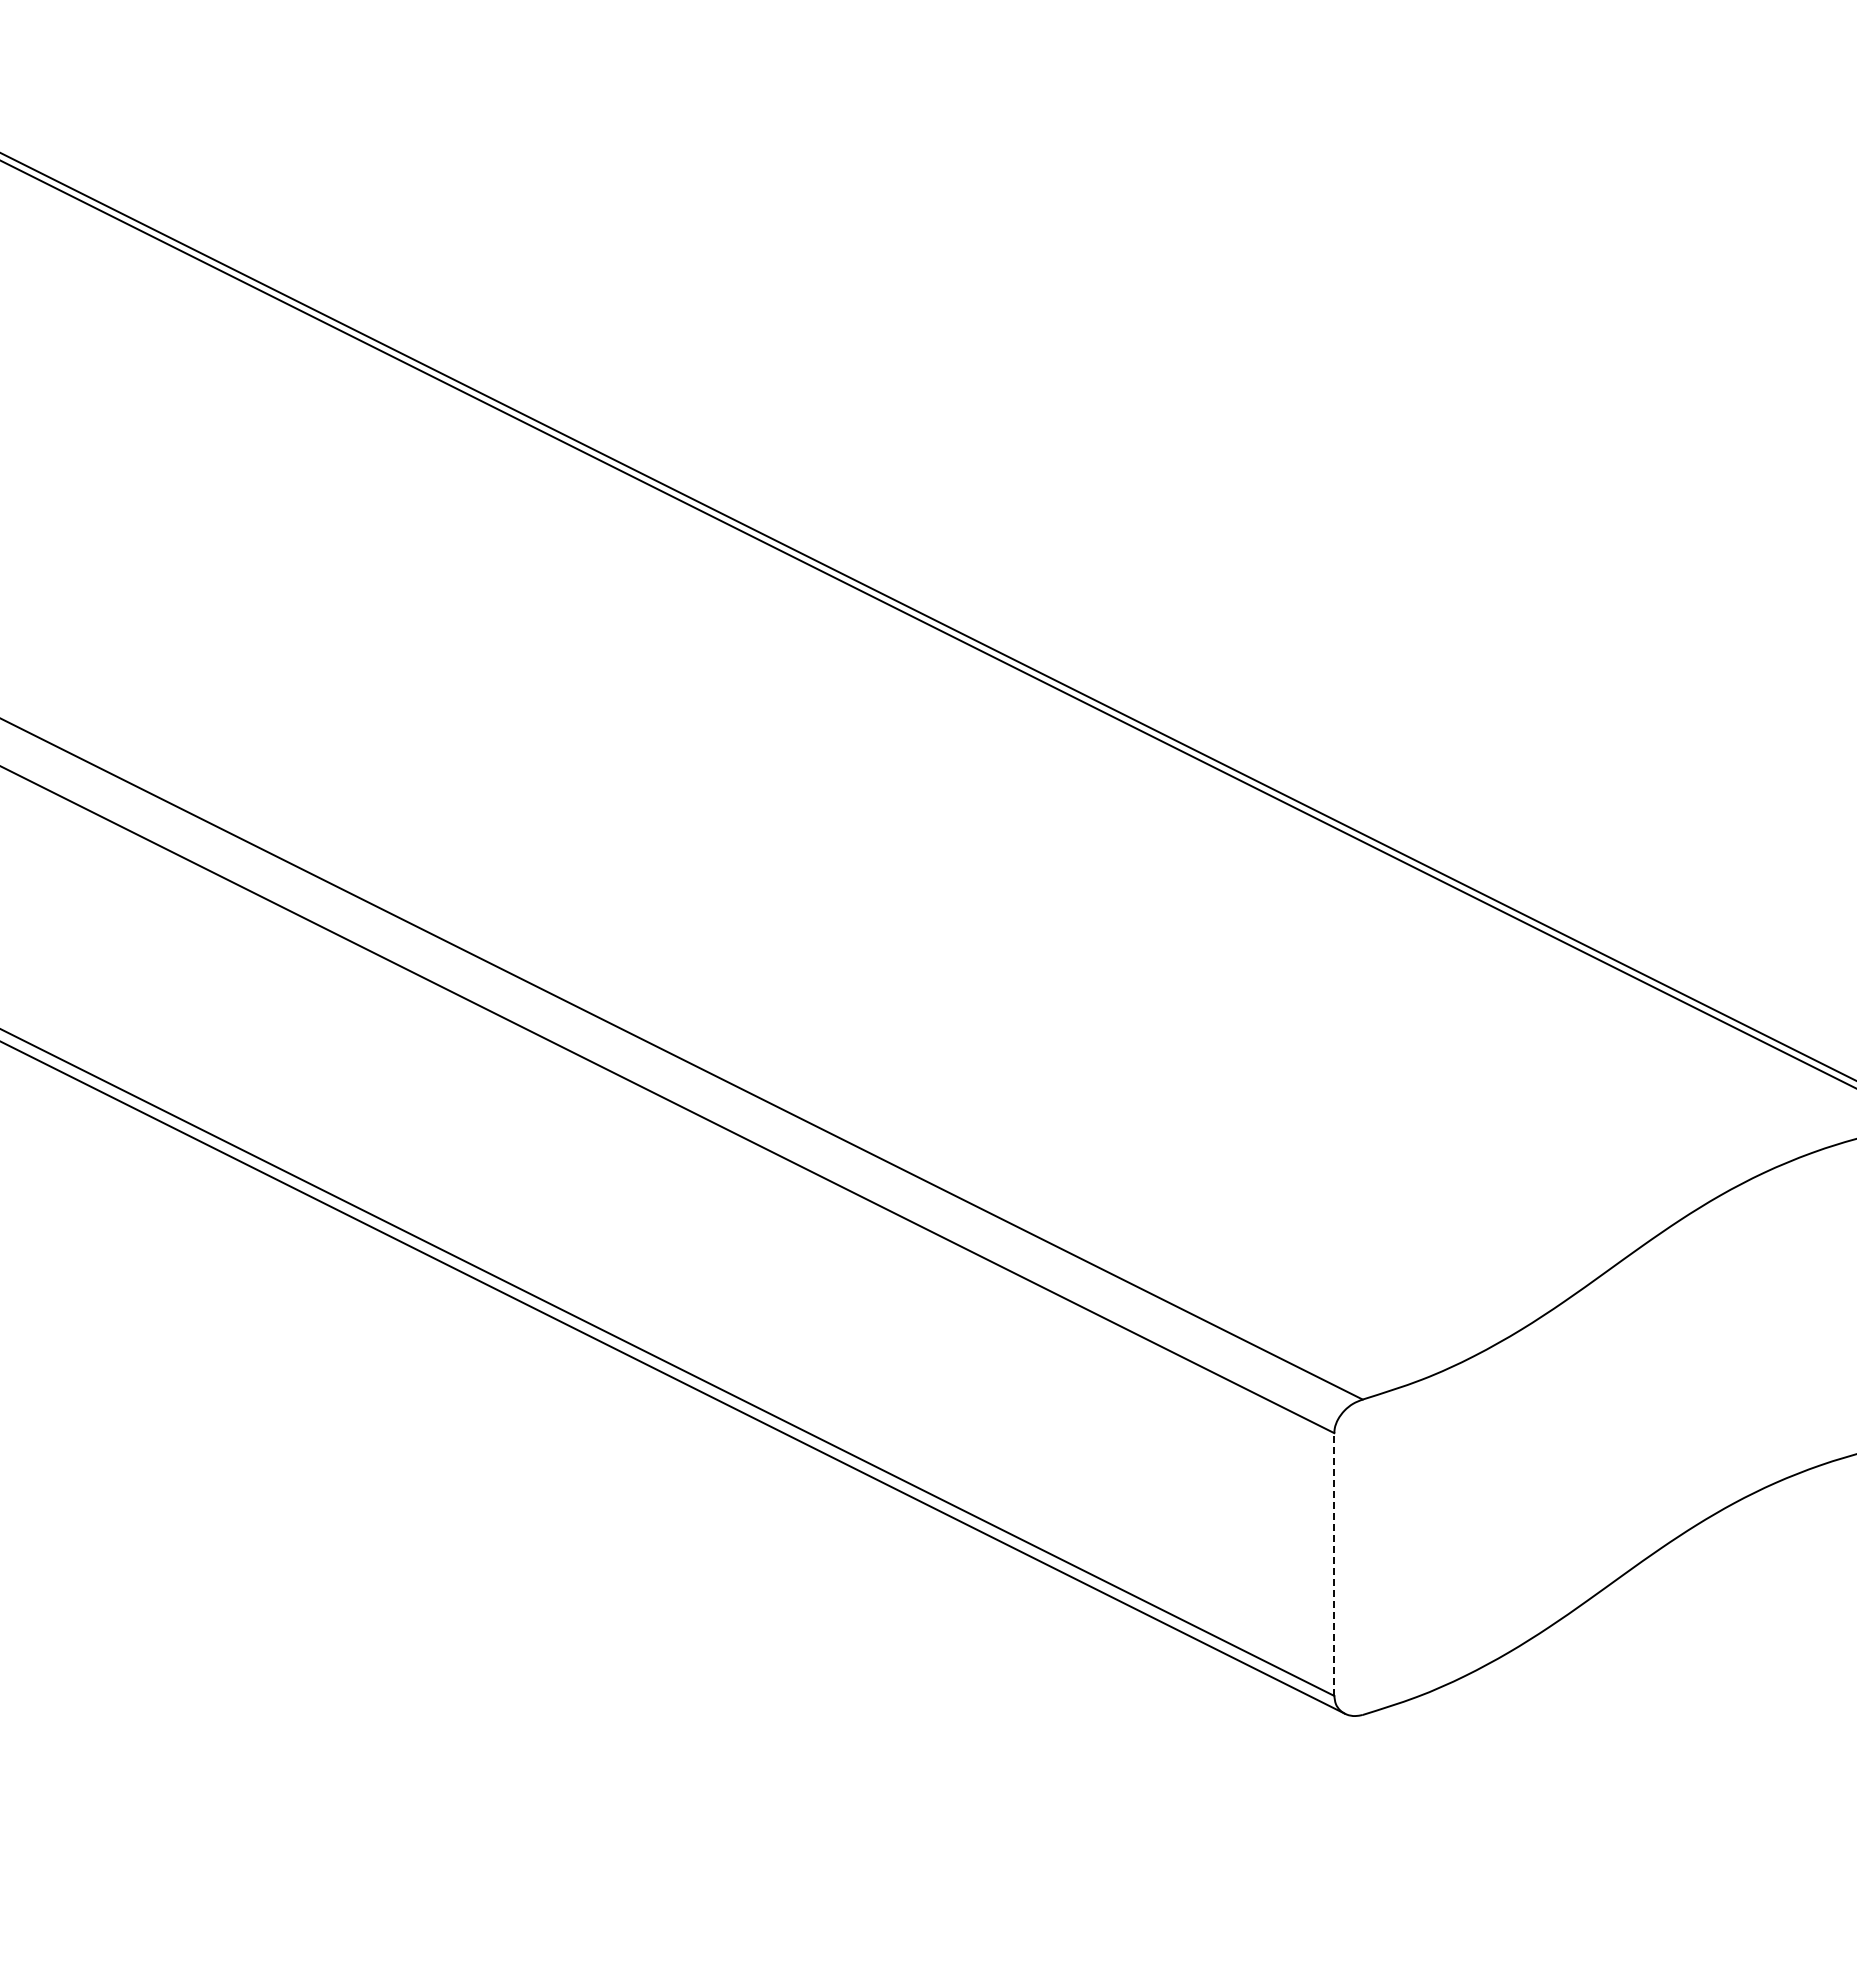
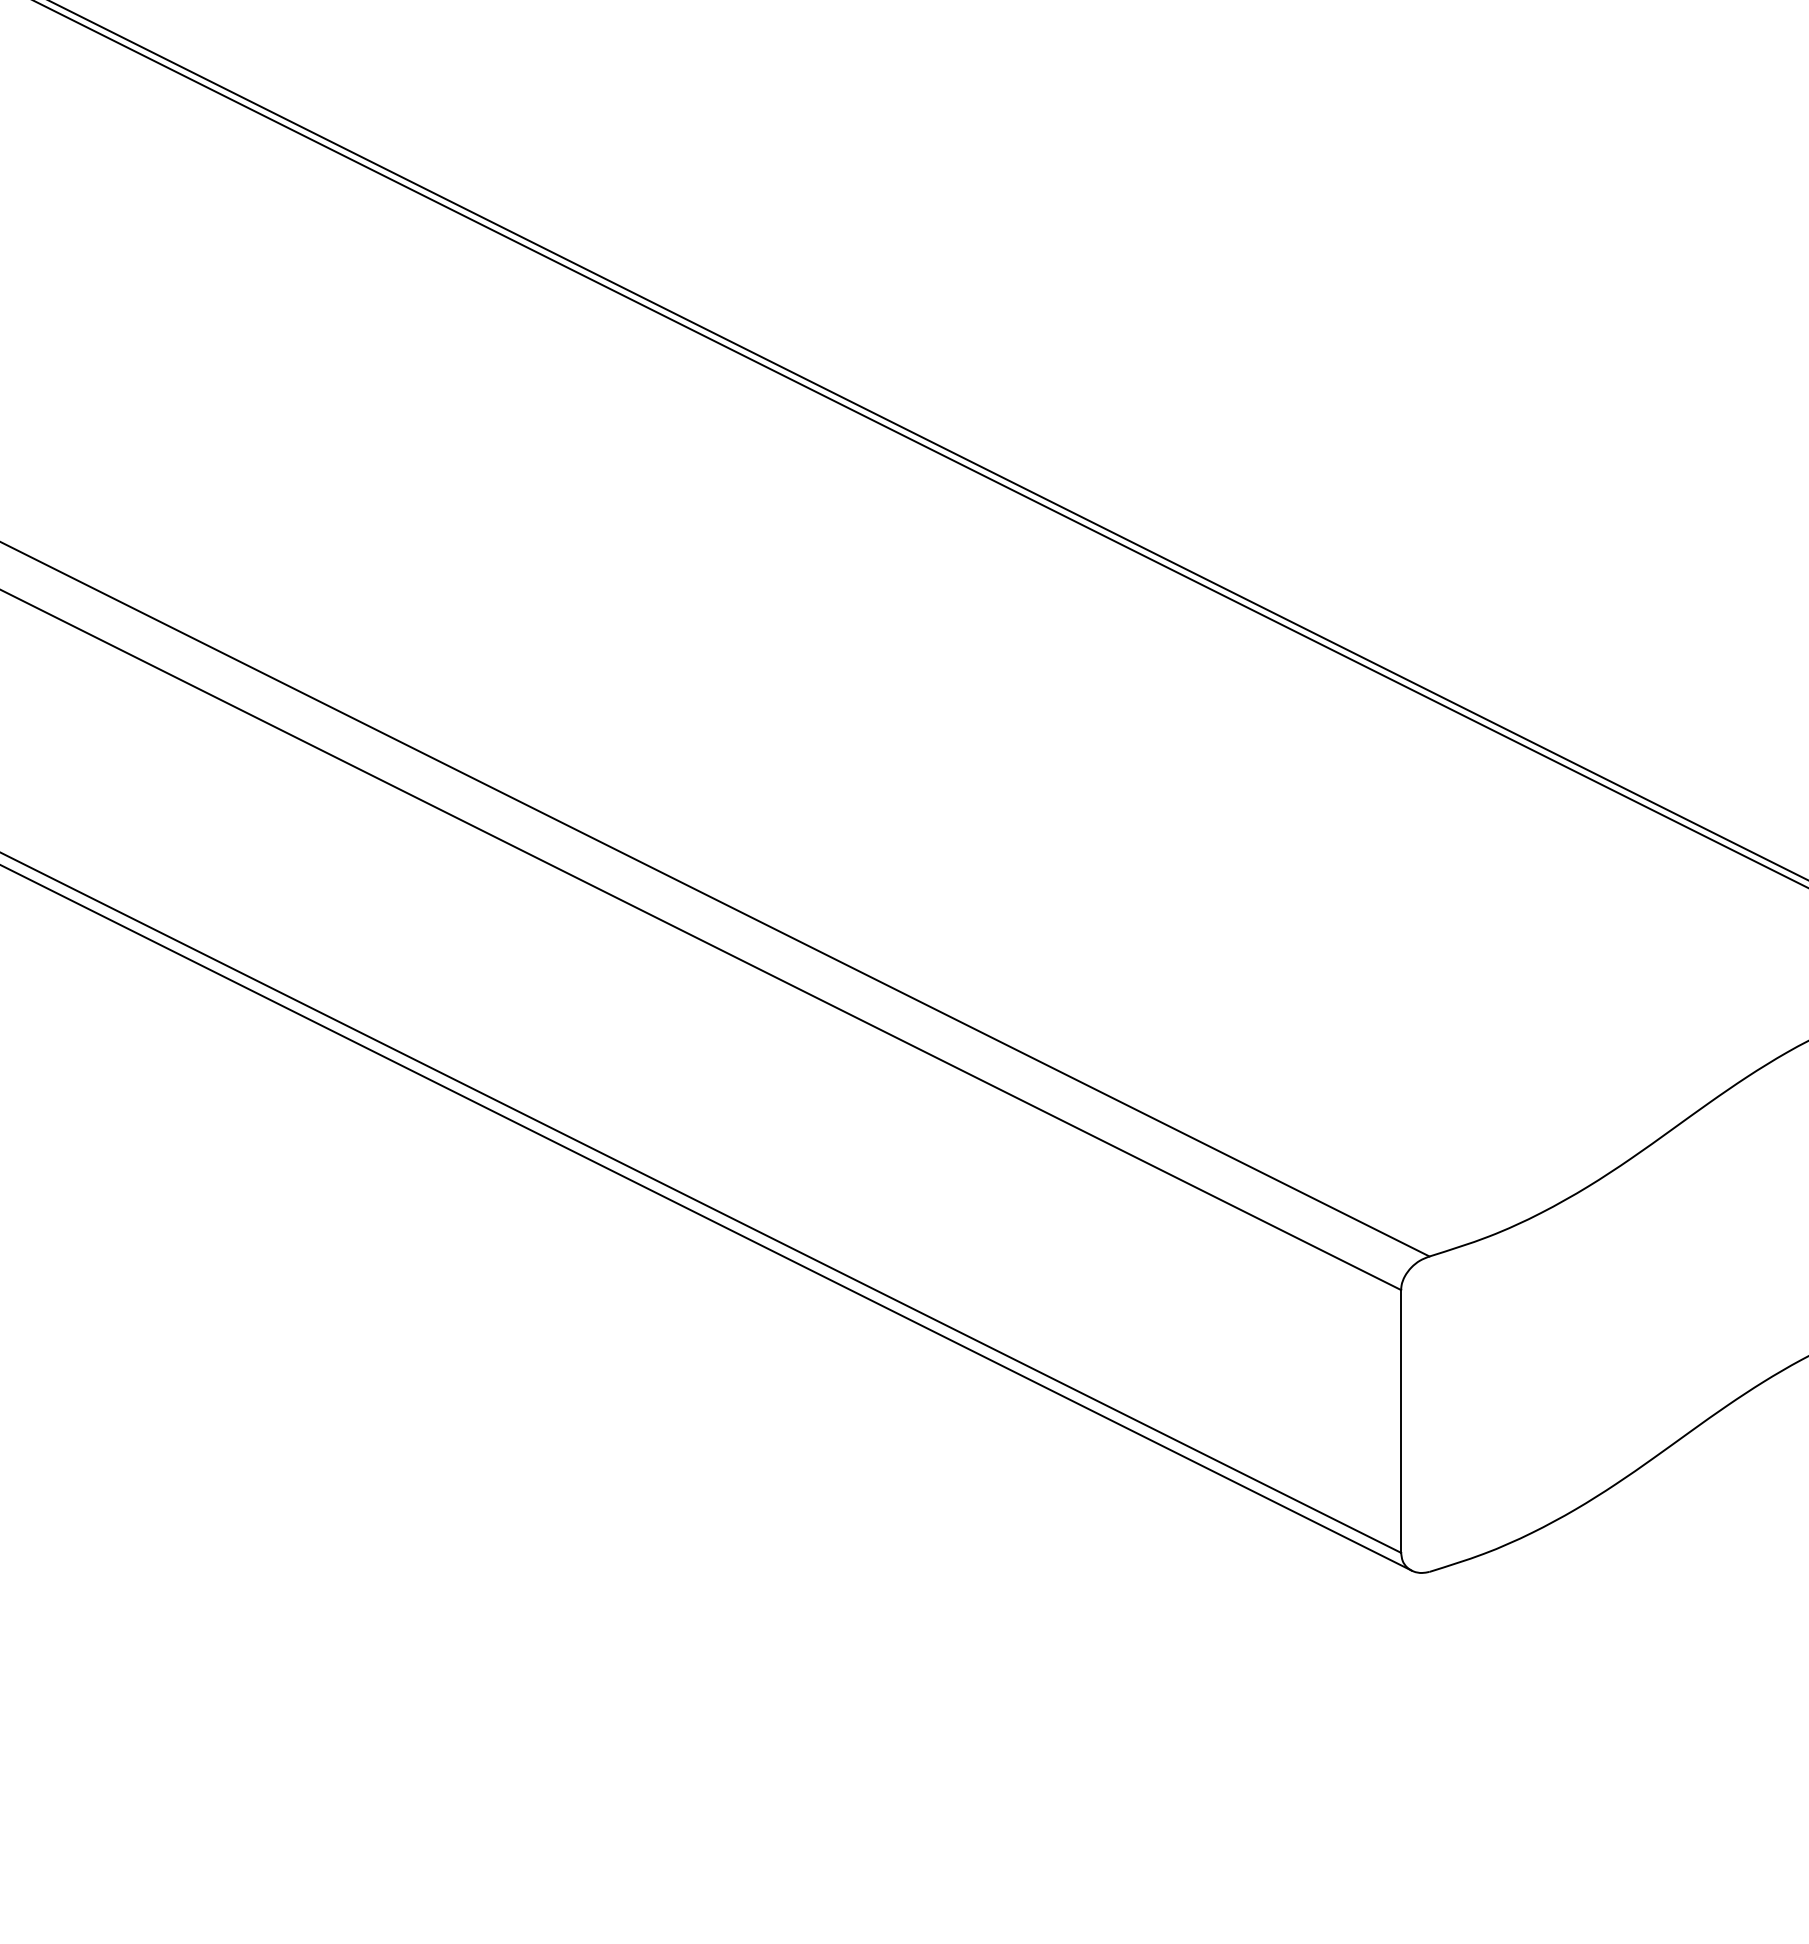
line: (1334, 1564) -> (1401, 1421), dashed -> solid

